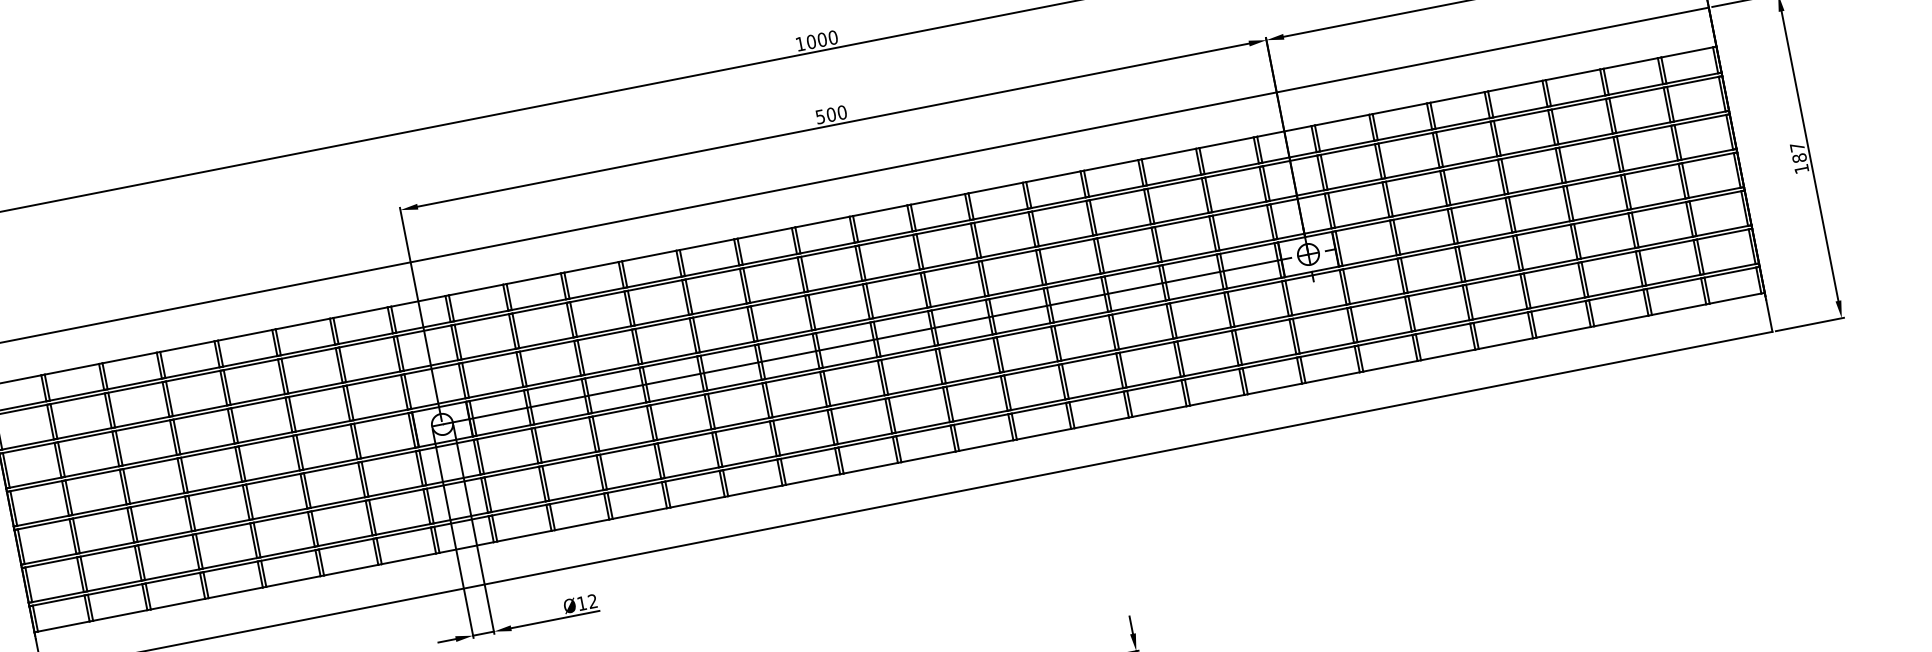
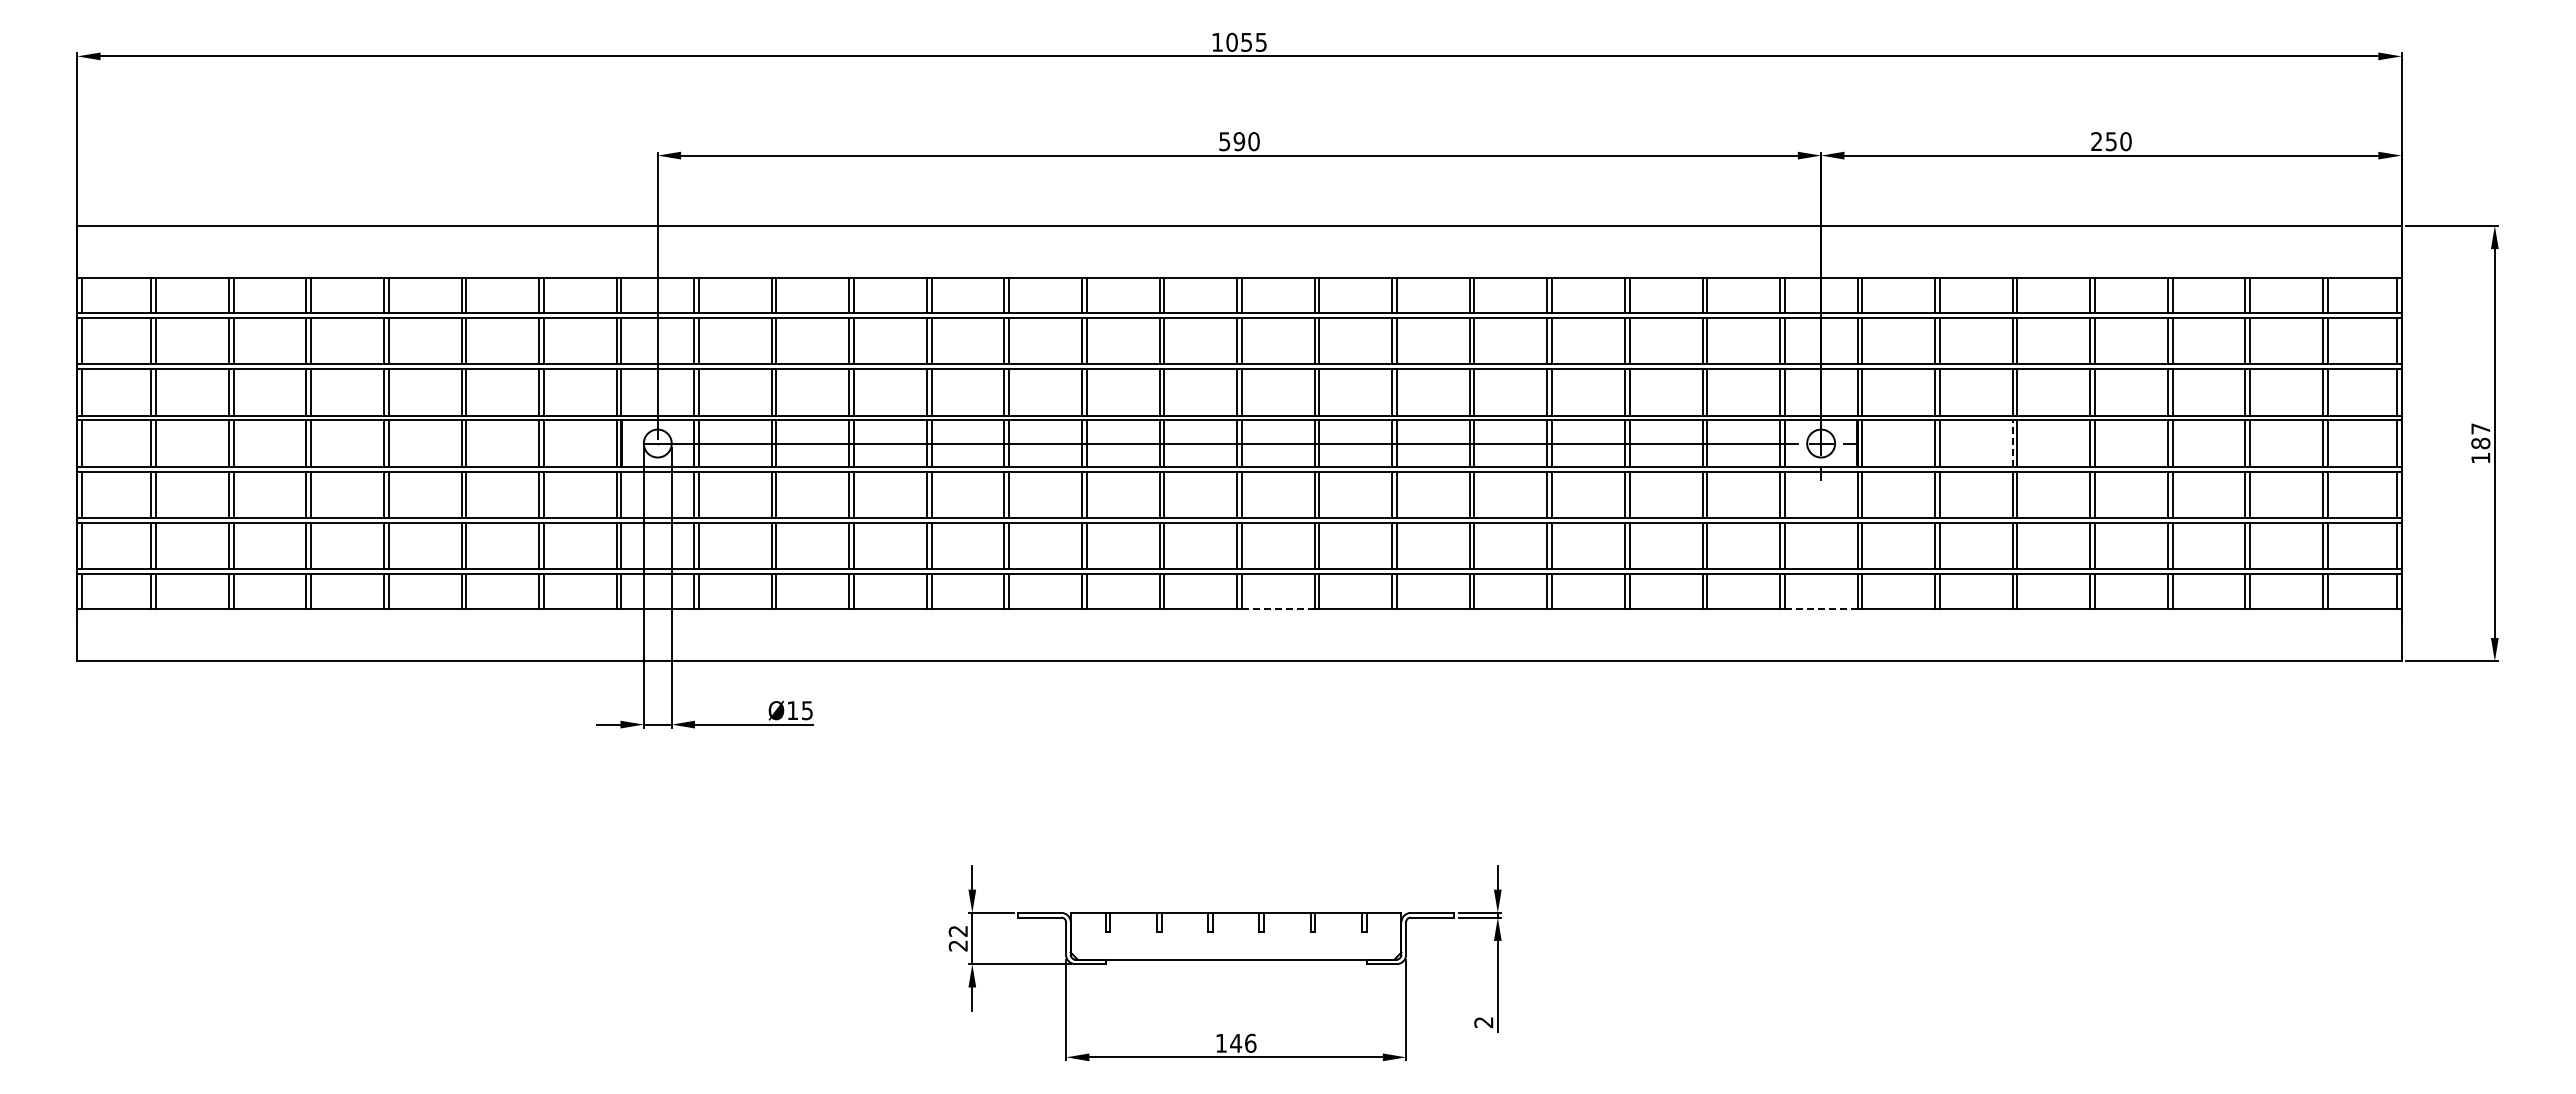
text: (827, 37) -> (1254, 41), 1000 -> 1055
text: (831, 114) -> (1239, 141), 500 -> 590
line: (1450, 226) -> (2012, 443), solid -> dashed
line: (1332, 377) -> (1821, 608), solid -> dashed
line: (928, 456) -> (1278, 608), solid -> dashed
text: (592, 601) -> (806, 710), Ø12 -> Ø15

